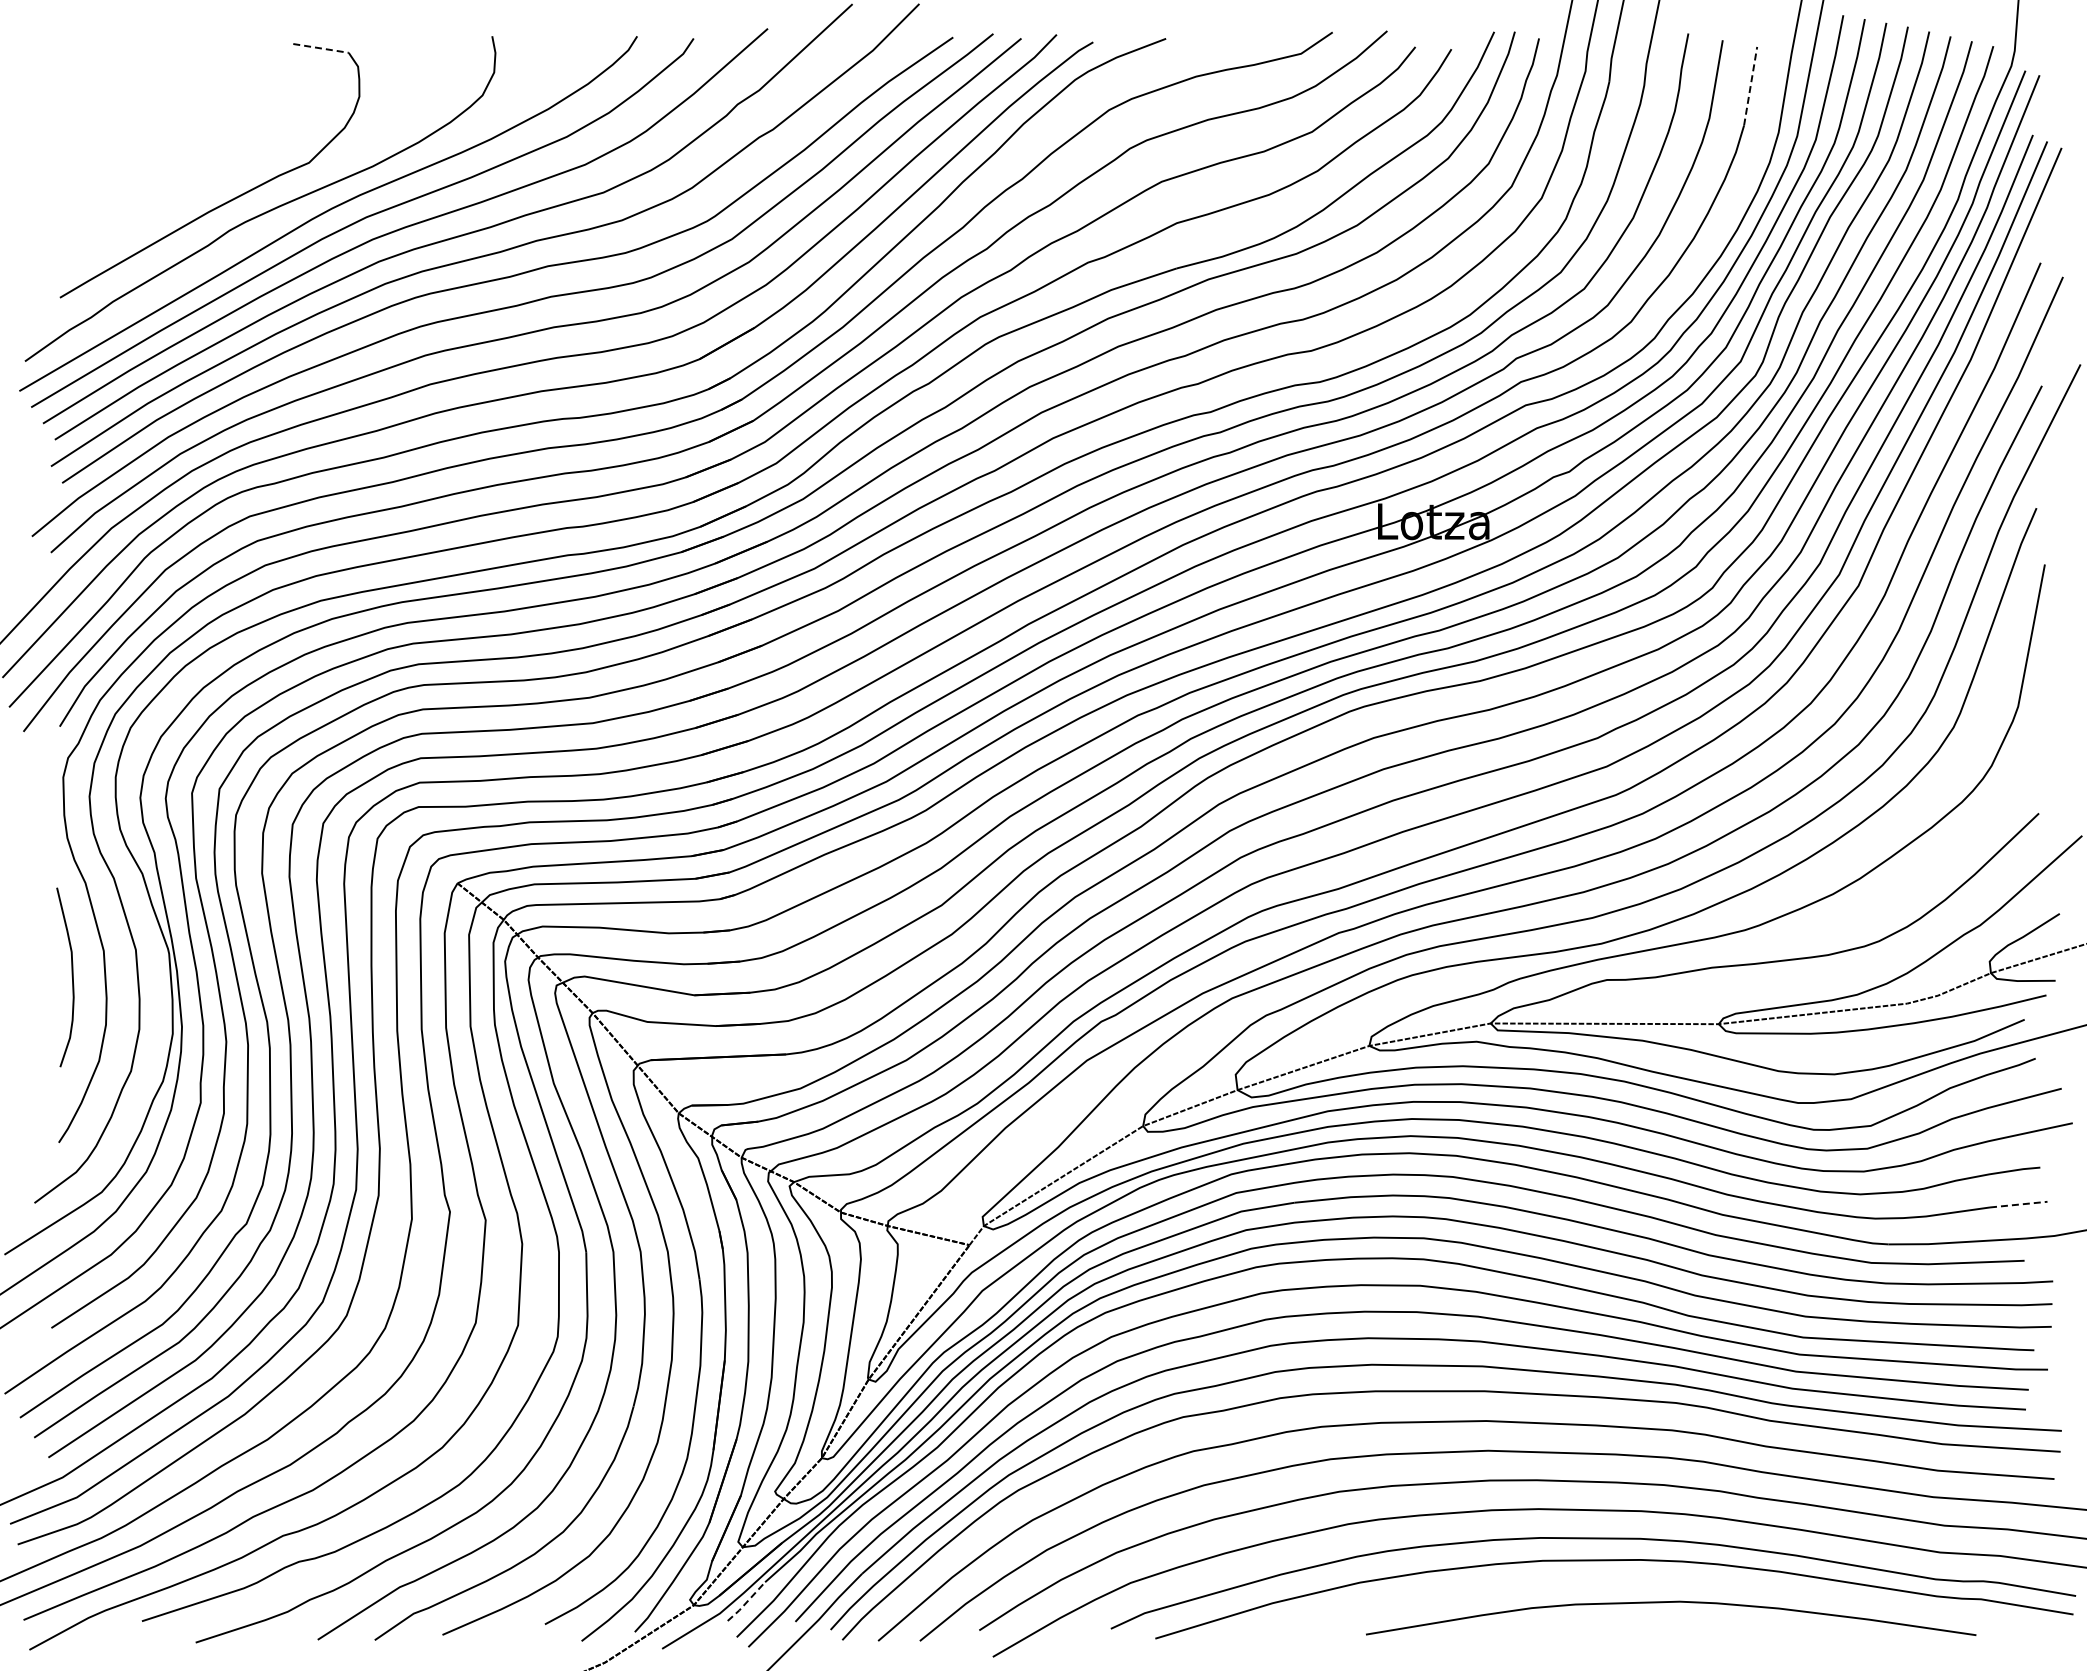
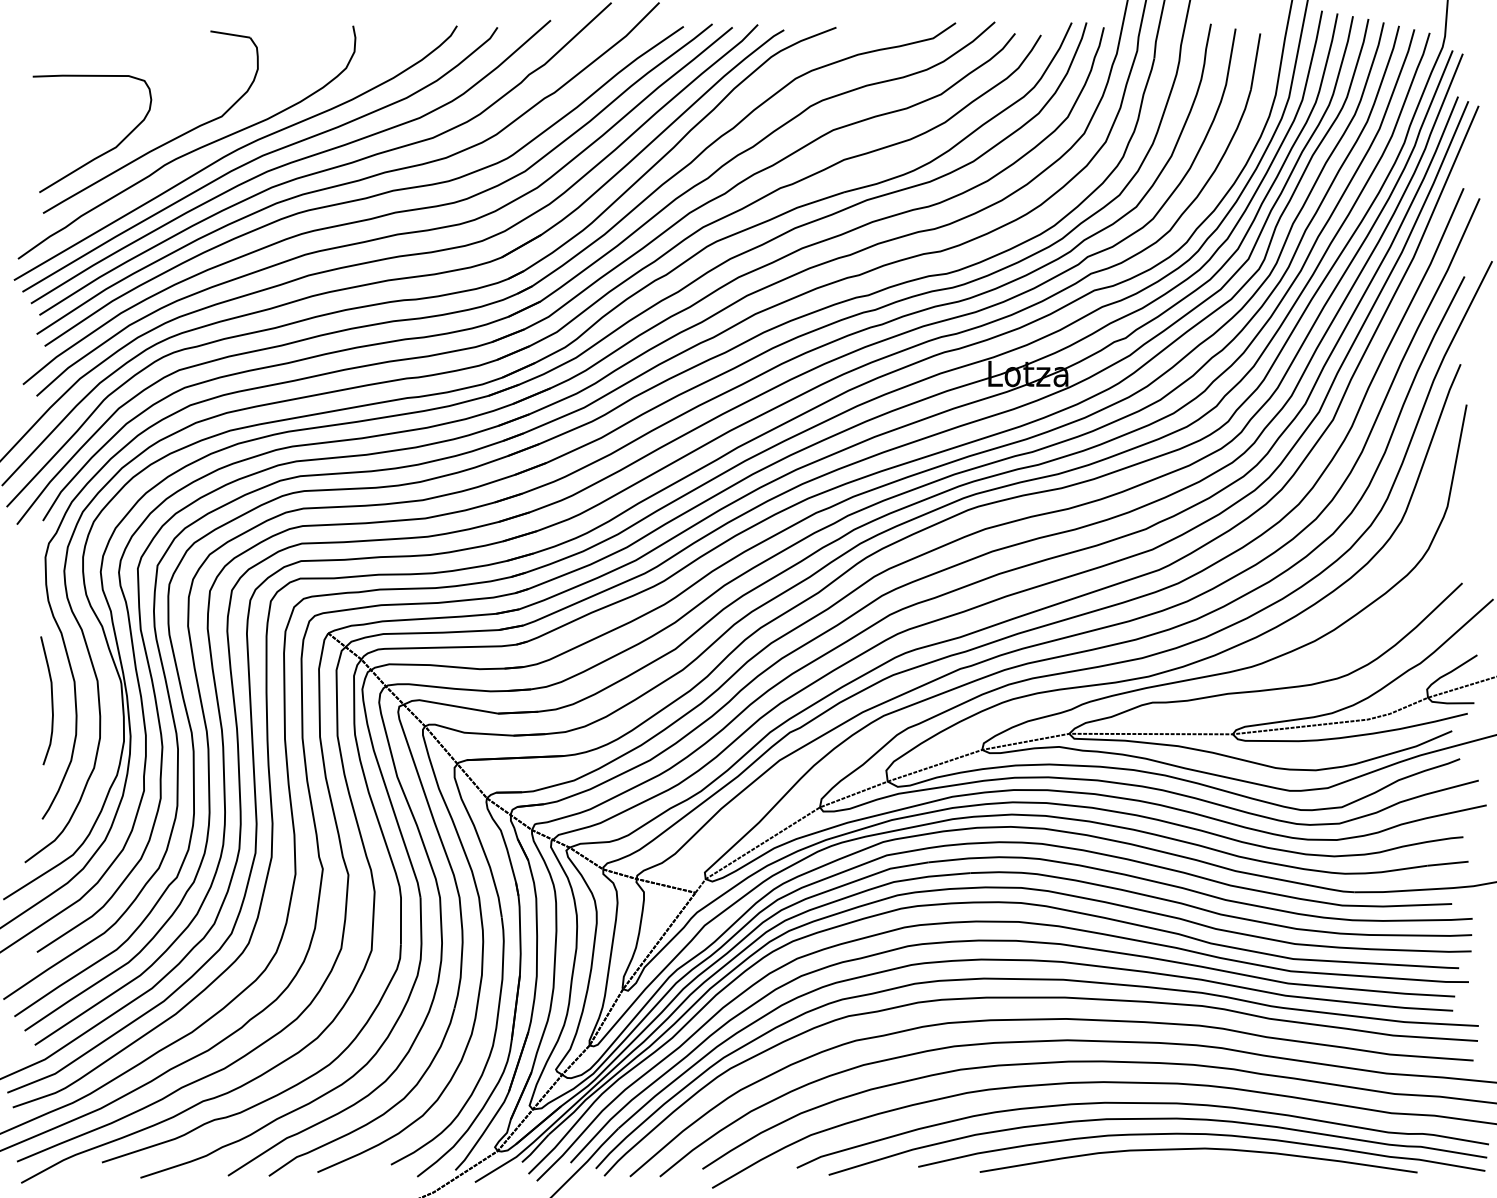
line: (321, 48) -> (230, 34), dashed -> solid
line: (1750, 86) -> (1255, 61), dashed -> solid
curve: (143, 214) -> (103, 153), added
line: (2018, 1204) -> (1447, 863), dashed -> solid
curve: (1675, 1582) -> (1201, 1134), added
line: (746, 1602) -> (535, 1149), dashed -> solid

